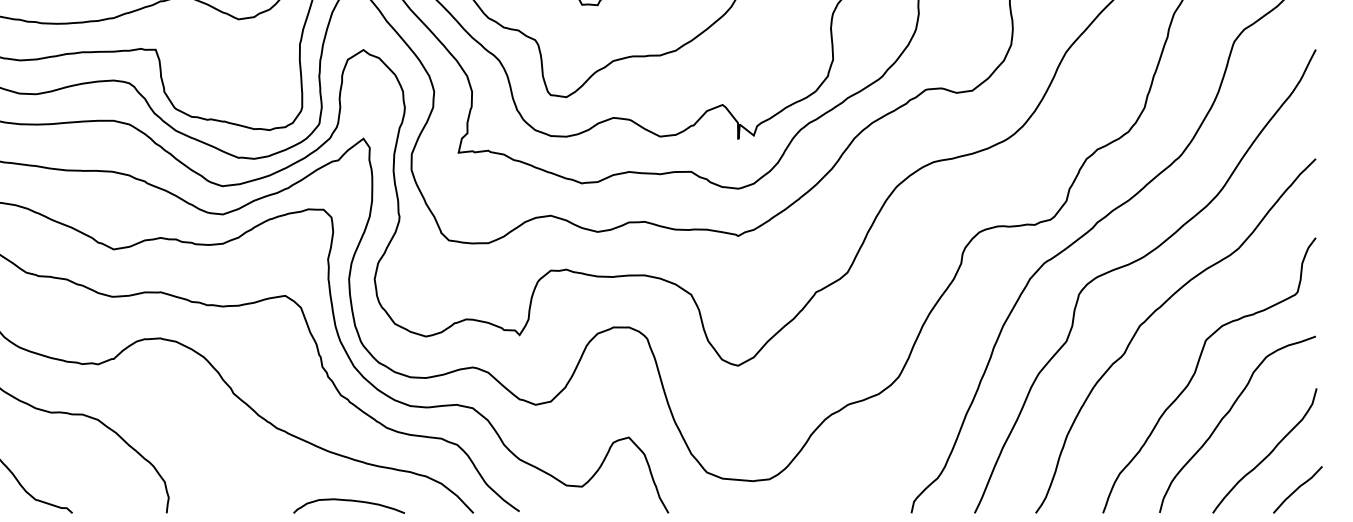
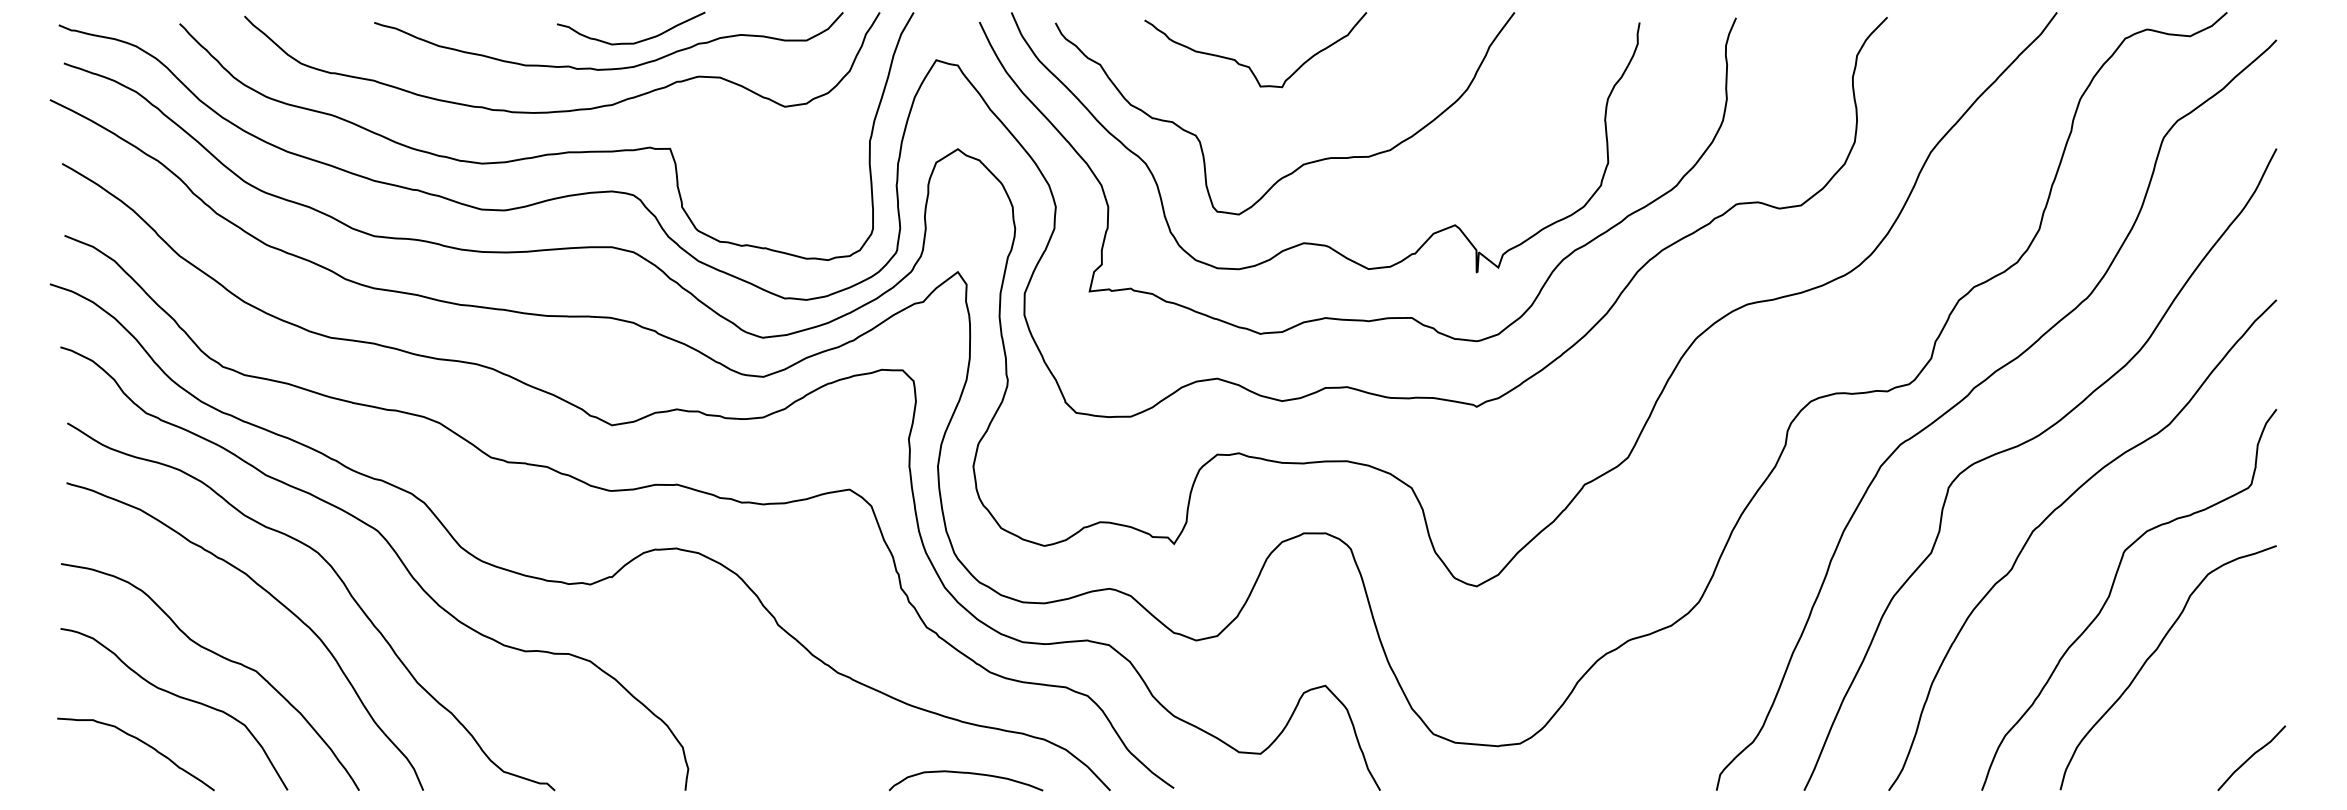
curve: (1268, 453) -> (2211, 708), removed
curve: (348, 500) -> (965, 773), moved

